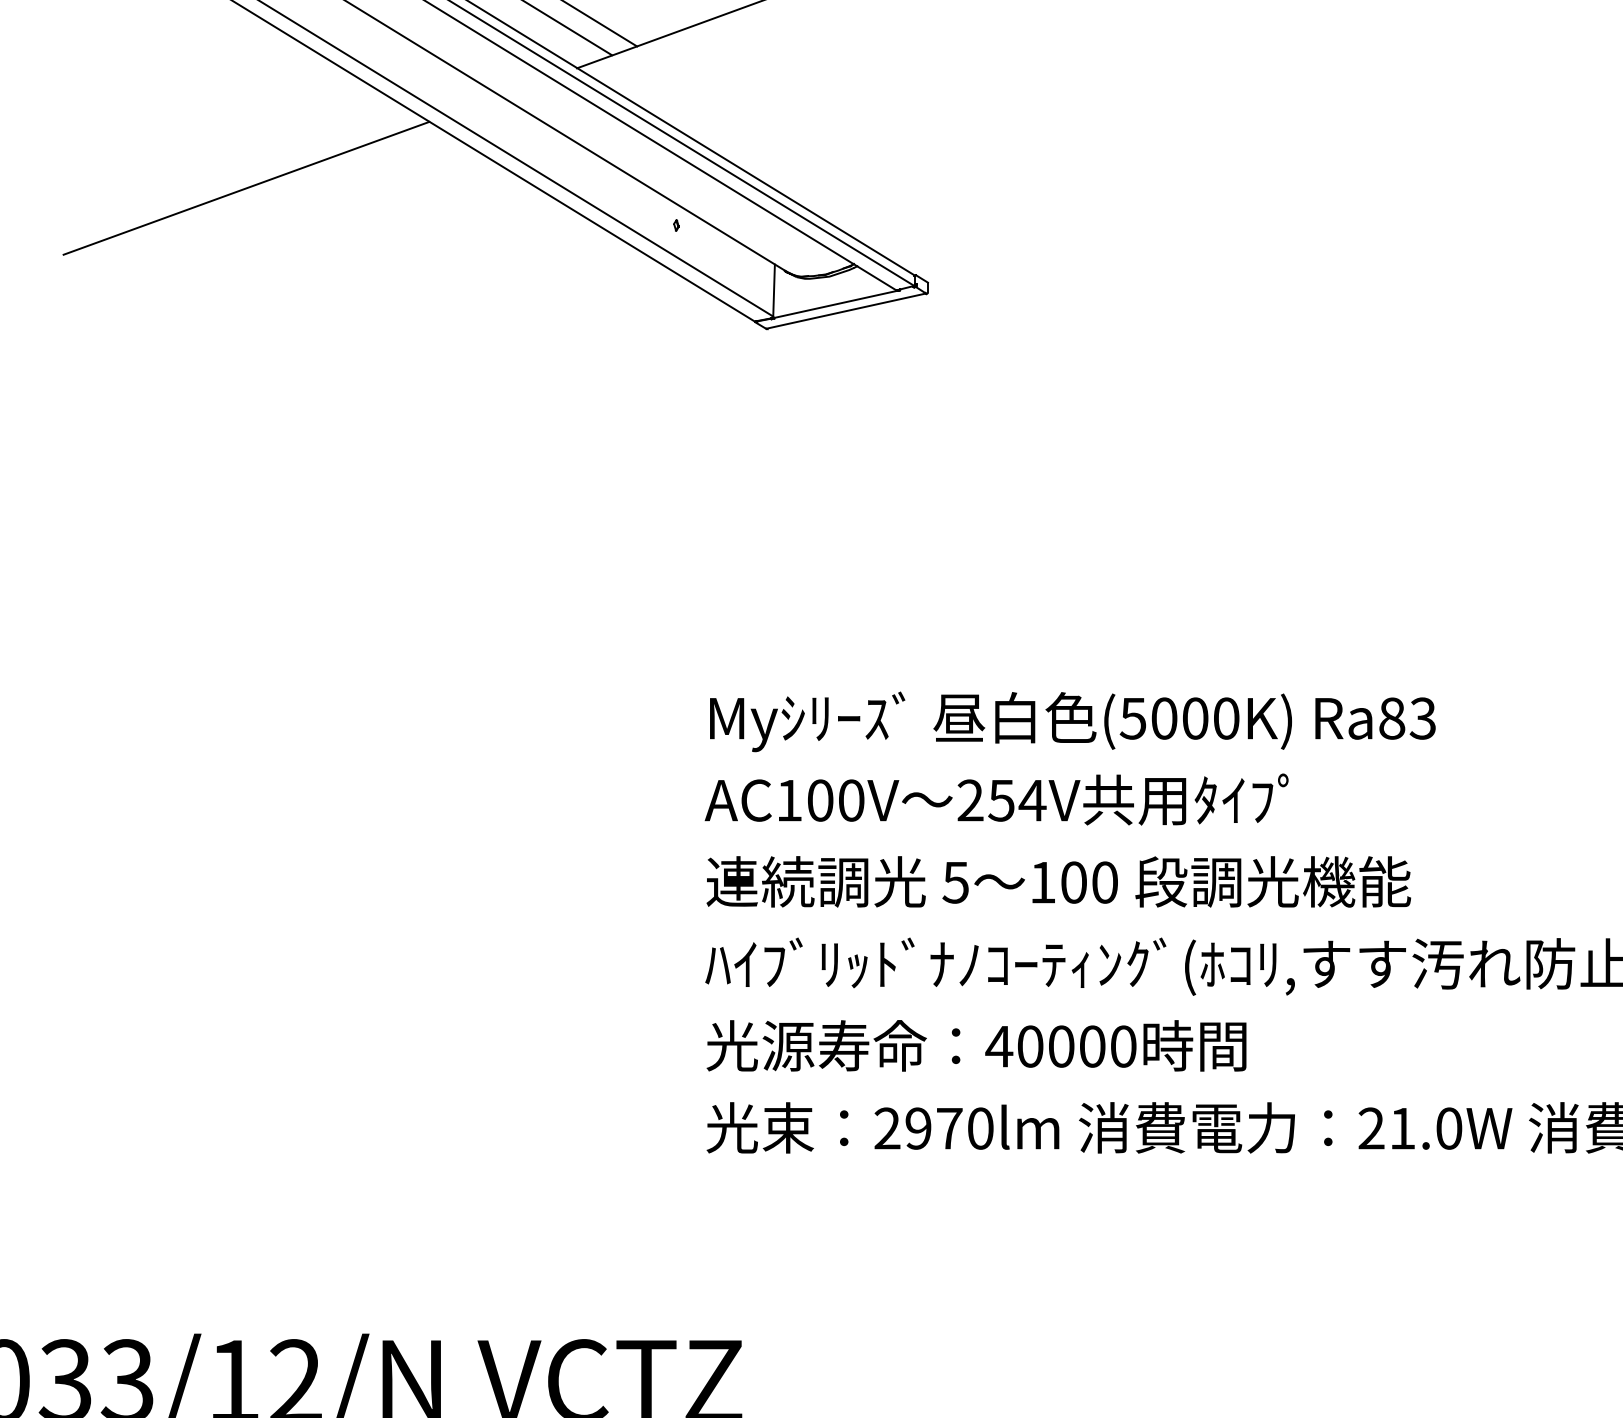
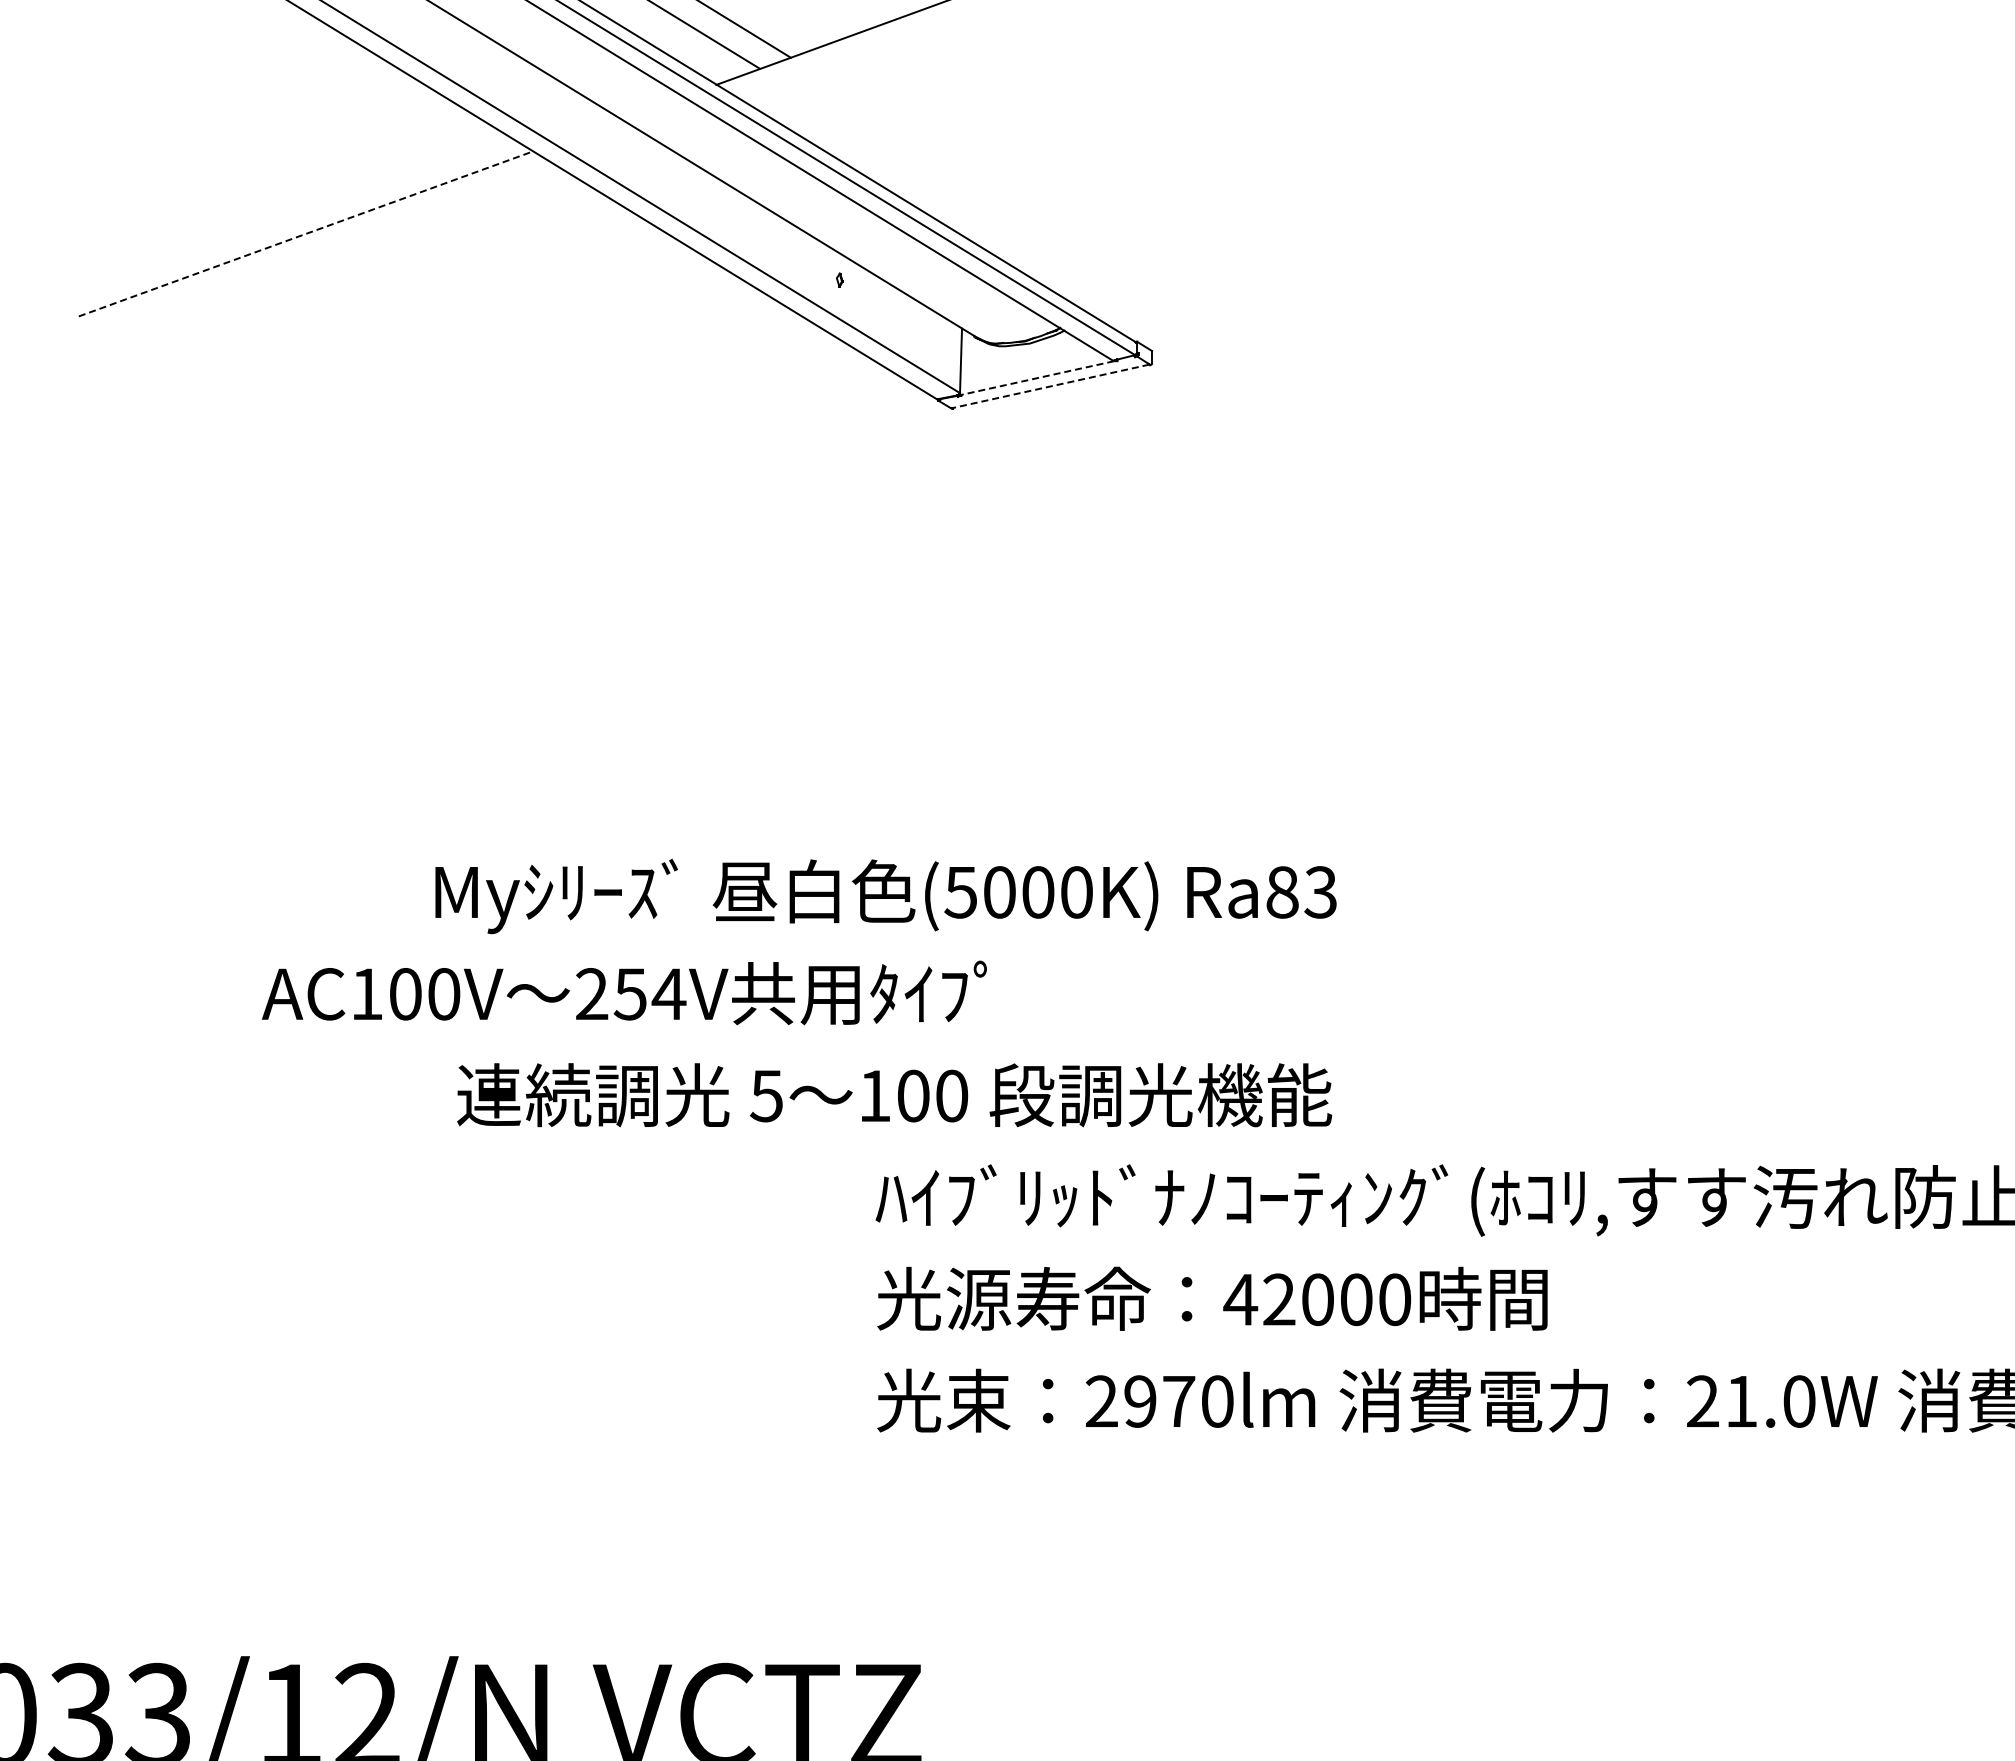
line: (246, 187) -> (305, 233), solid -> dashed
line: (835, 304) -> (1037, 378), solid -> dashed
line: (846, 311) -> (1050, 386), solid -> dashed
text: (1072, 721) -> (885, 896), moved
text: (996, 799) -> (624, 992), moved
text: (1058, 882) -> (894, 1095), moved
text: (1030, 1046) -> (1279, 1299), 40000 -> 42000

